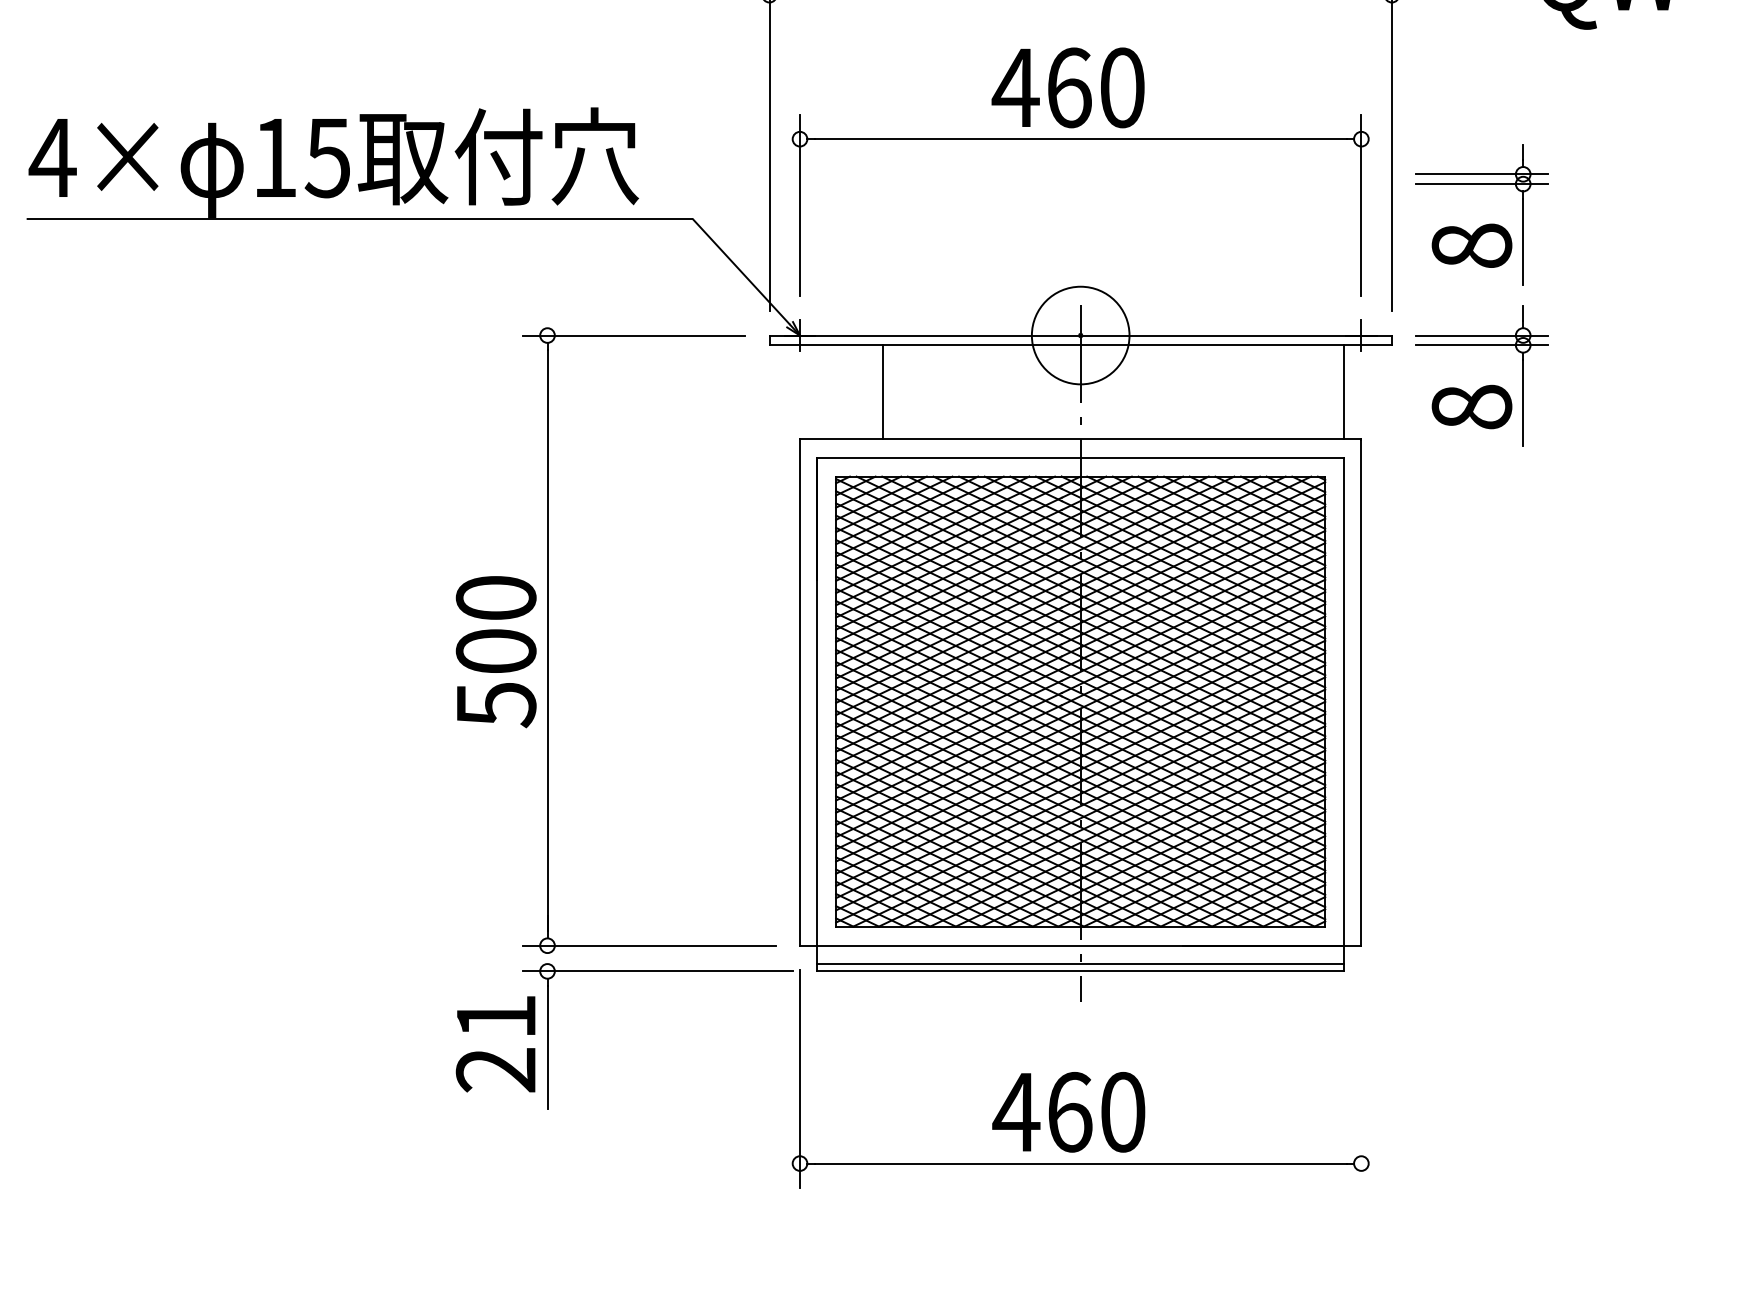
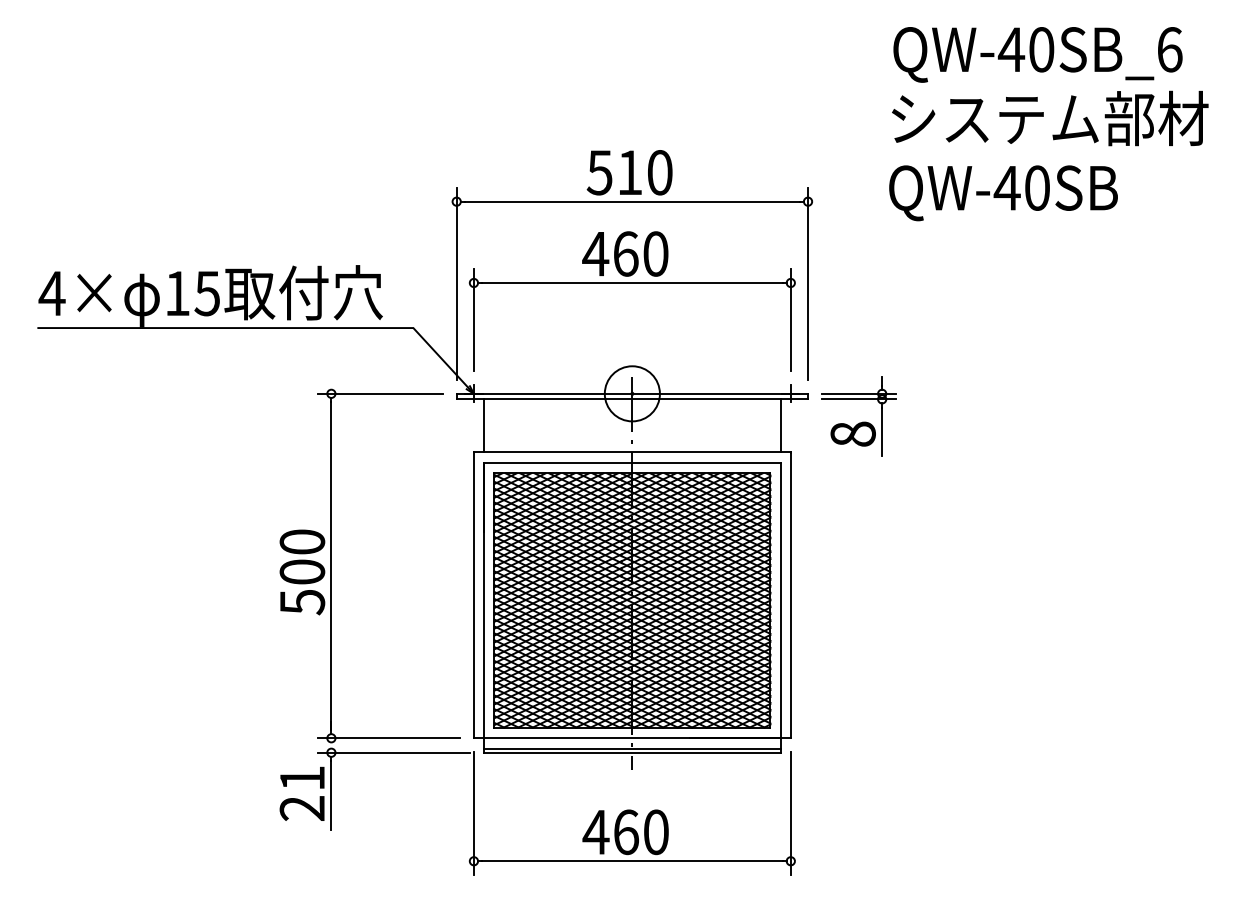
part: (1483, 225) -> (859, 331), removed
line: (882, 391) -> (483, 425), moved
line: (1360, 1078) -> (790, 813), added

